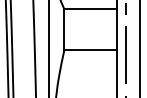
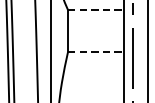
line: (91, 9) -> (96, 9), solid -> dashed
line: (91, 49) -> (96, 52), solid -> dashed

